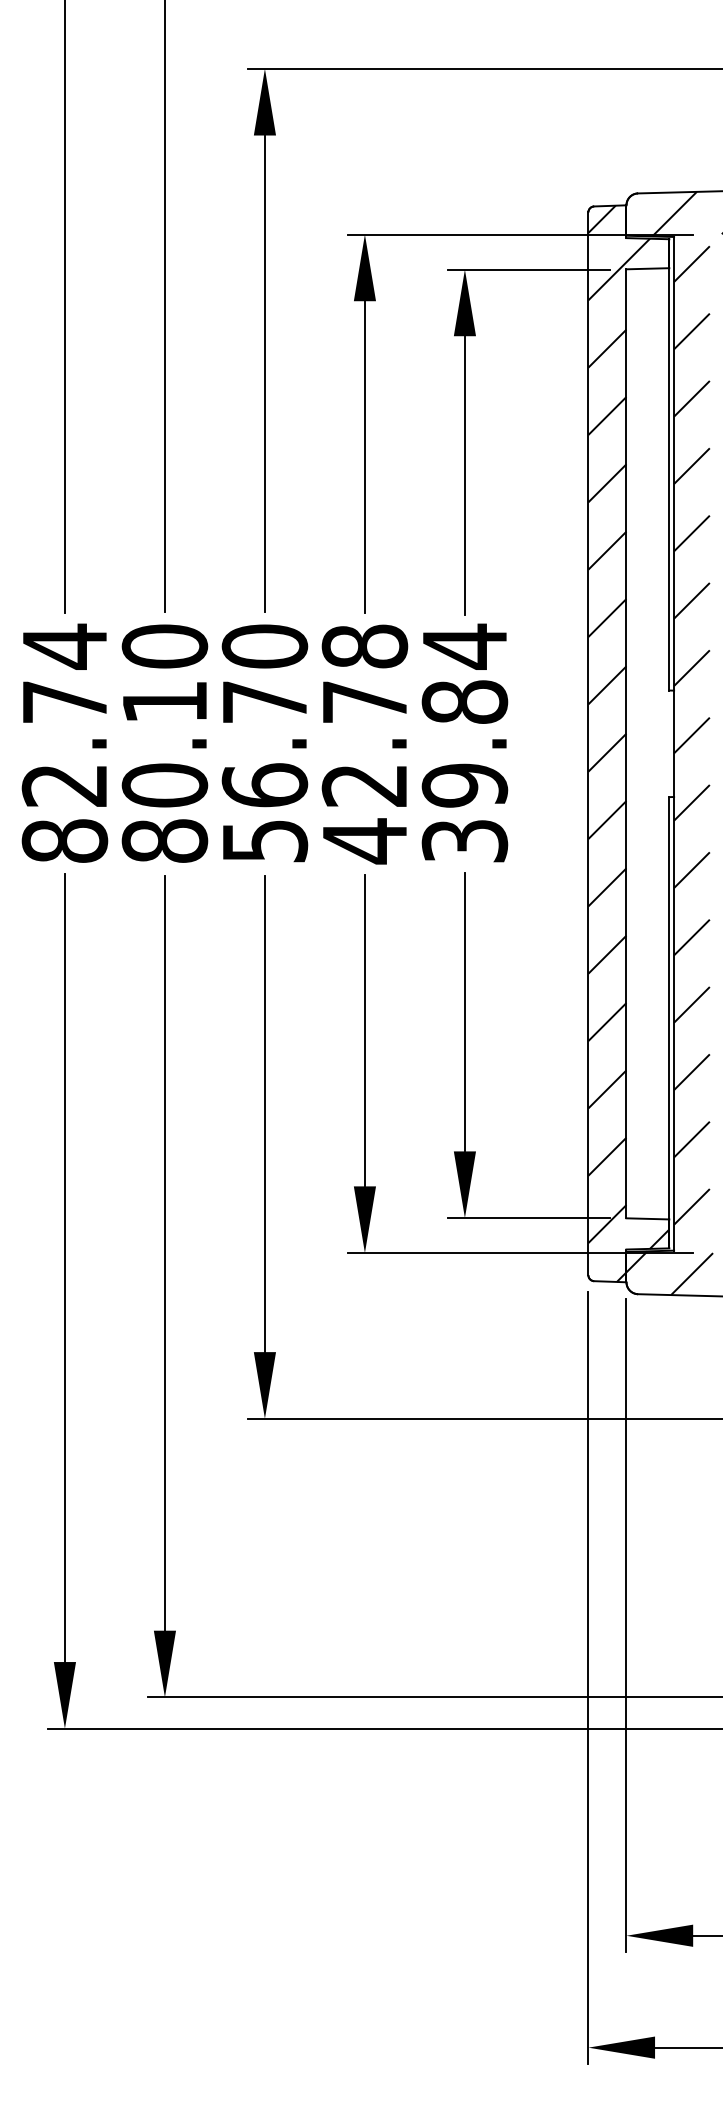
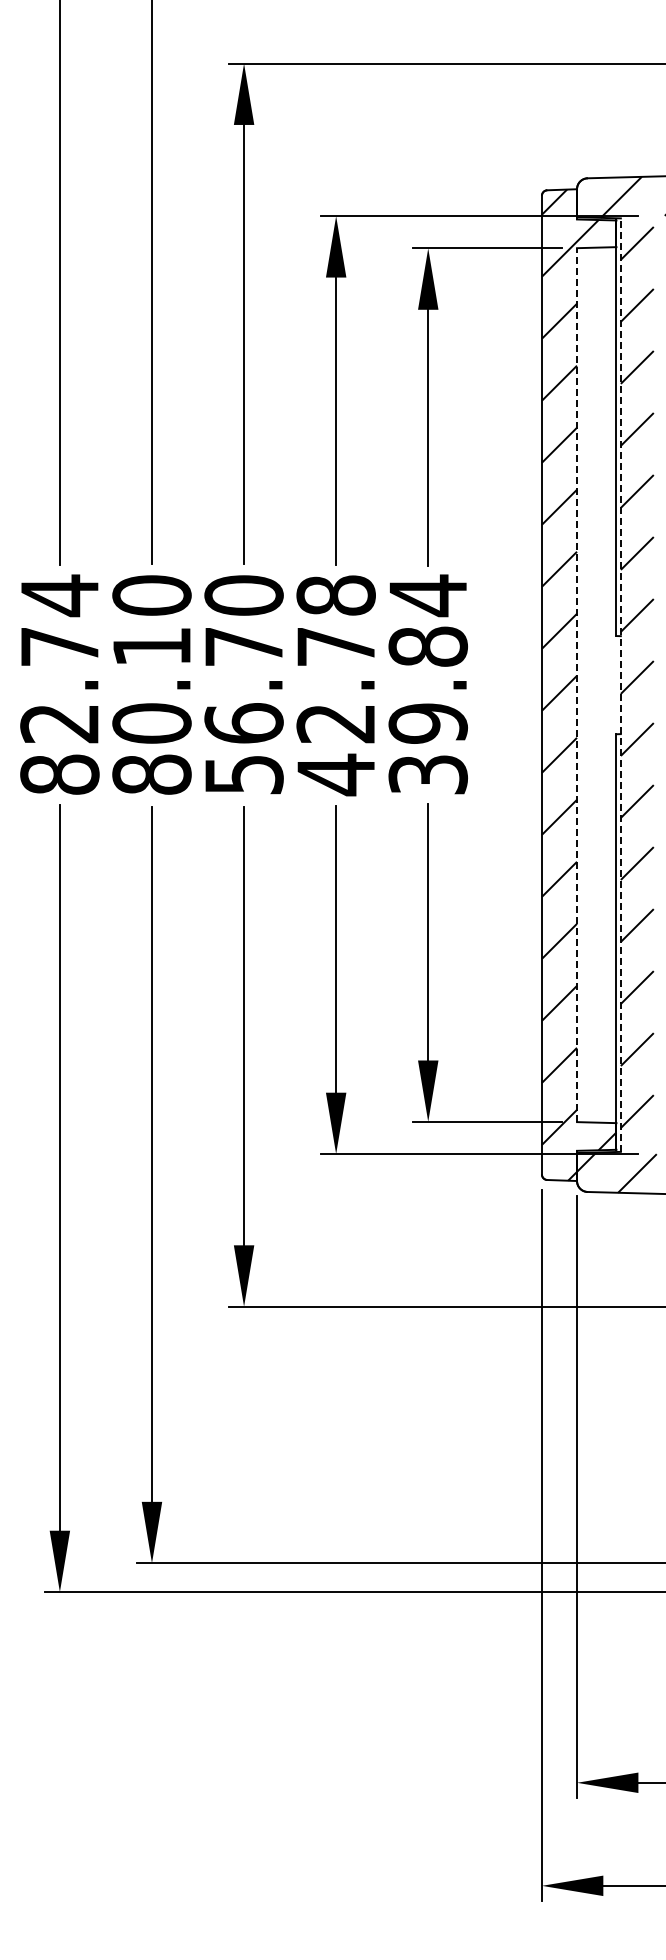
line: (627, 744) -> (577, 685), solid -> dashed
line: (673, 744) -> (620, 685), solid -> dashed

